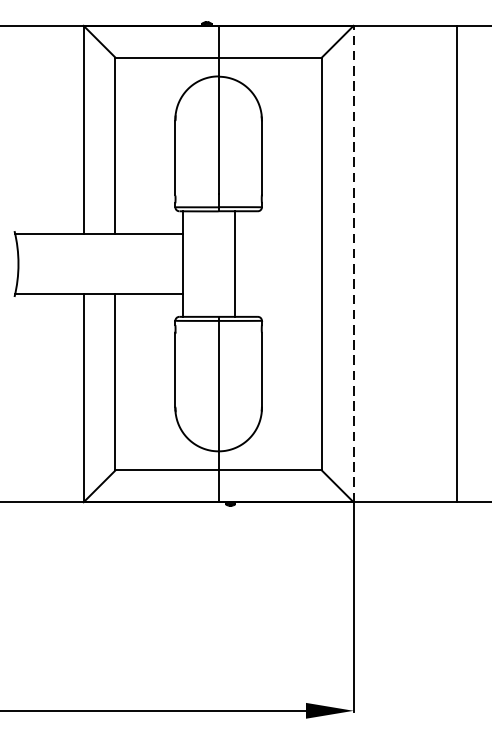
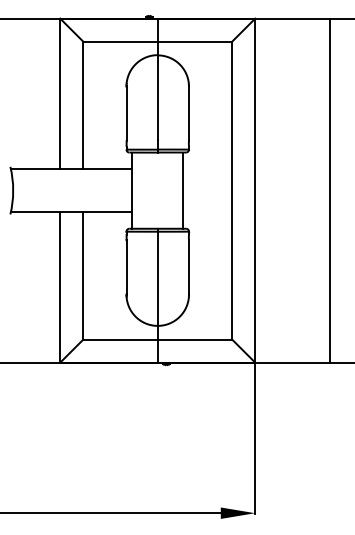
line: (234, 263) -> (183, 190), moved
line: (354, 263) -> (255, 190), dashed -> solid

